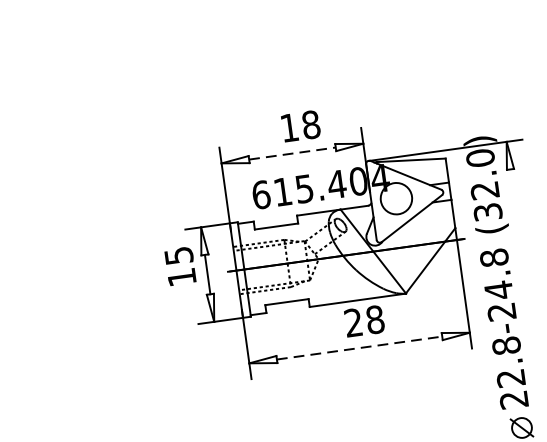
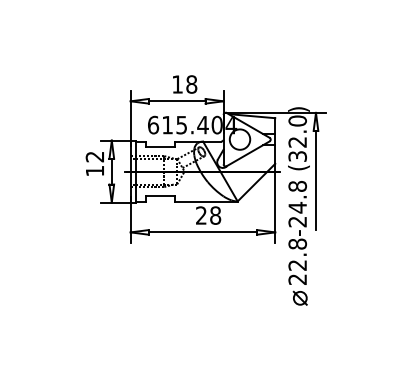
line: (293, 153) -> (177, 101), dashed -> solid
line: (520, 245) -> (315, 180), added
text: (178, 255) -> (94, 156), 15 -> 12
line: (360, 348) -> (203, 232), dashed -> solid

